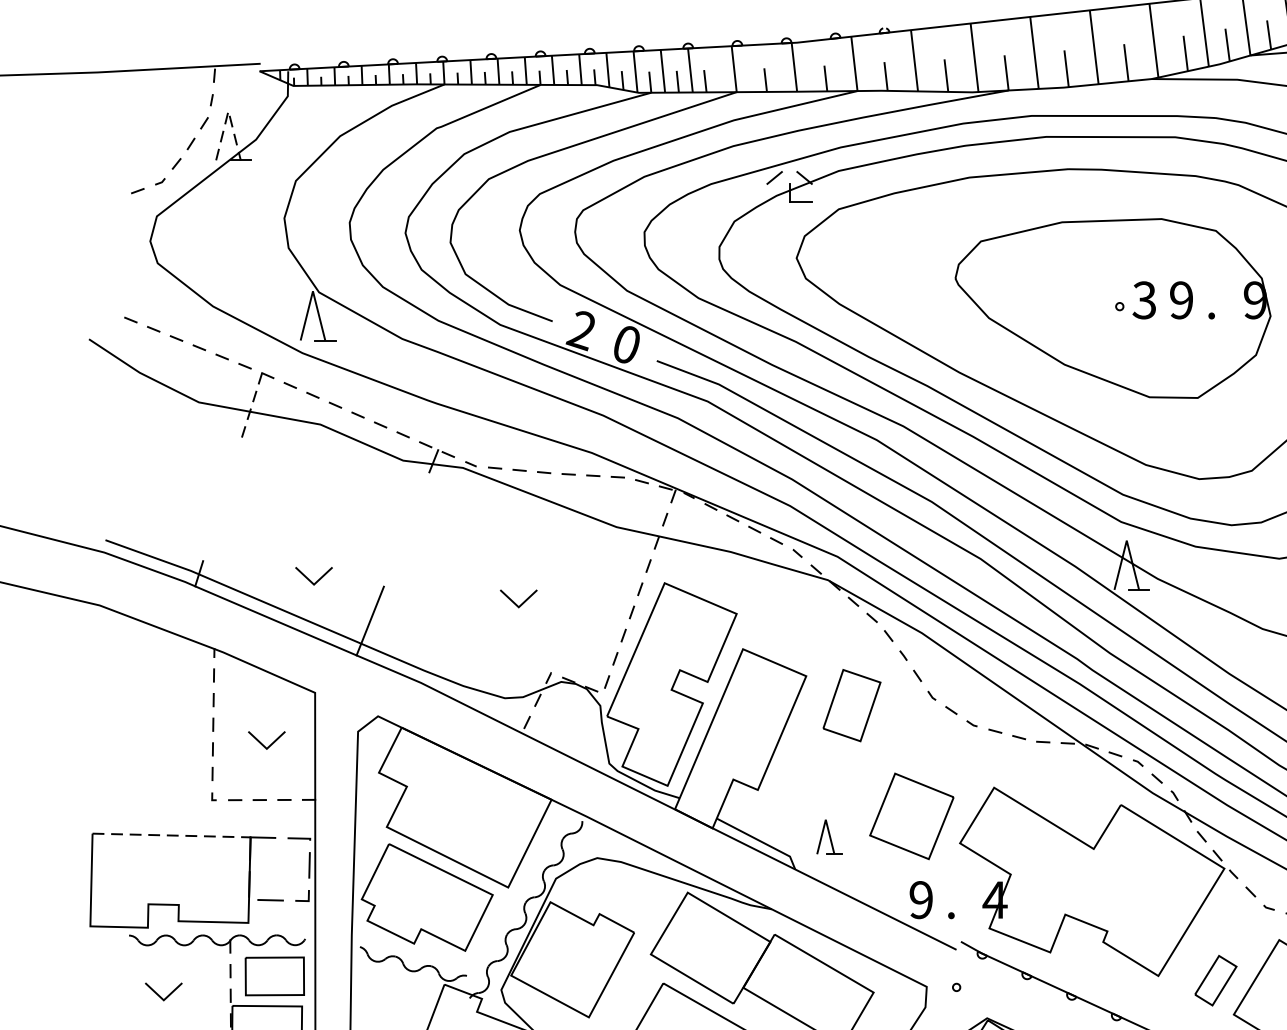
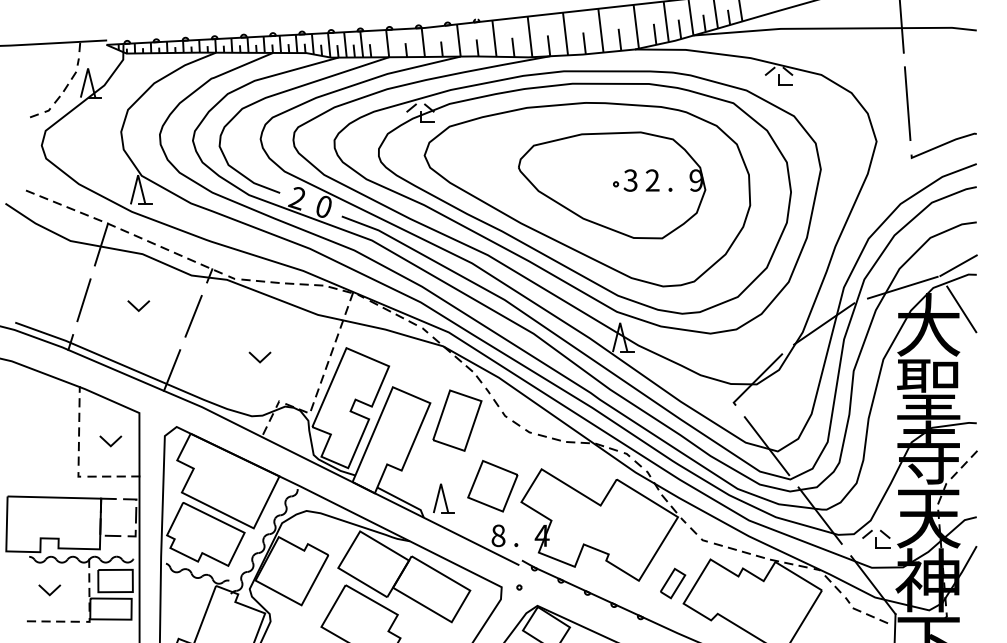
line: (229, 111) -> (88, 68), dashed -> solid
text: (1181, 300) -> (652, 180), 9 -> 2
line: (251, 408) -> (101, 244), dashed -> solid
line: (220, 502) -> (83, 300), added
line: (406, 528) -> (193, 315), added
line: (310, 578) -> (136, 307), moved
part: (852, 705) -> (457, 420), size x1.43
line: (171, 835) -> (54, 497), dashed -> solid
part: (828, 837) -> (443, 498), size x1.43
text: (921, 899) -> (498, 535), 9 -> 8

